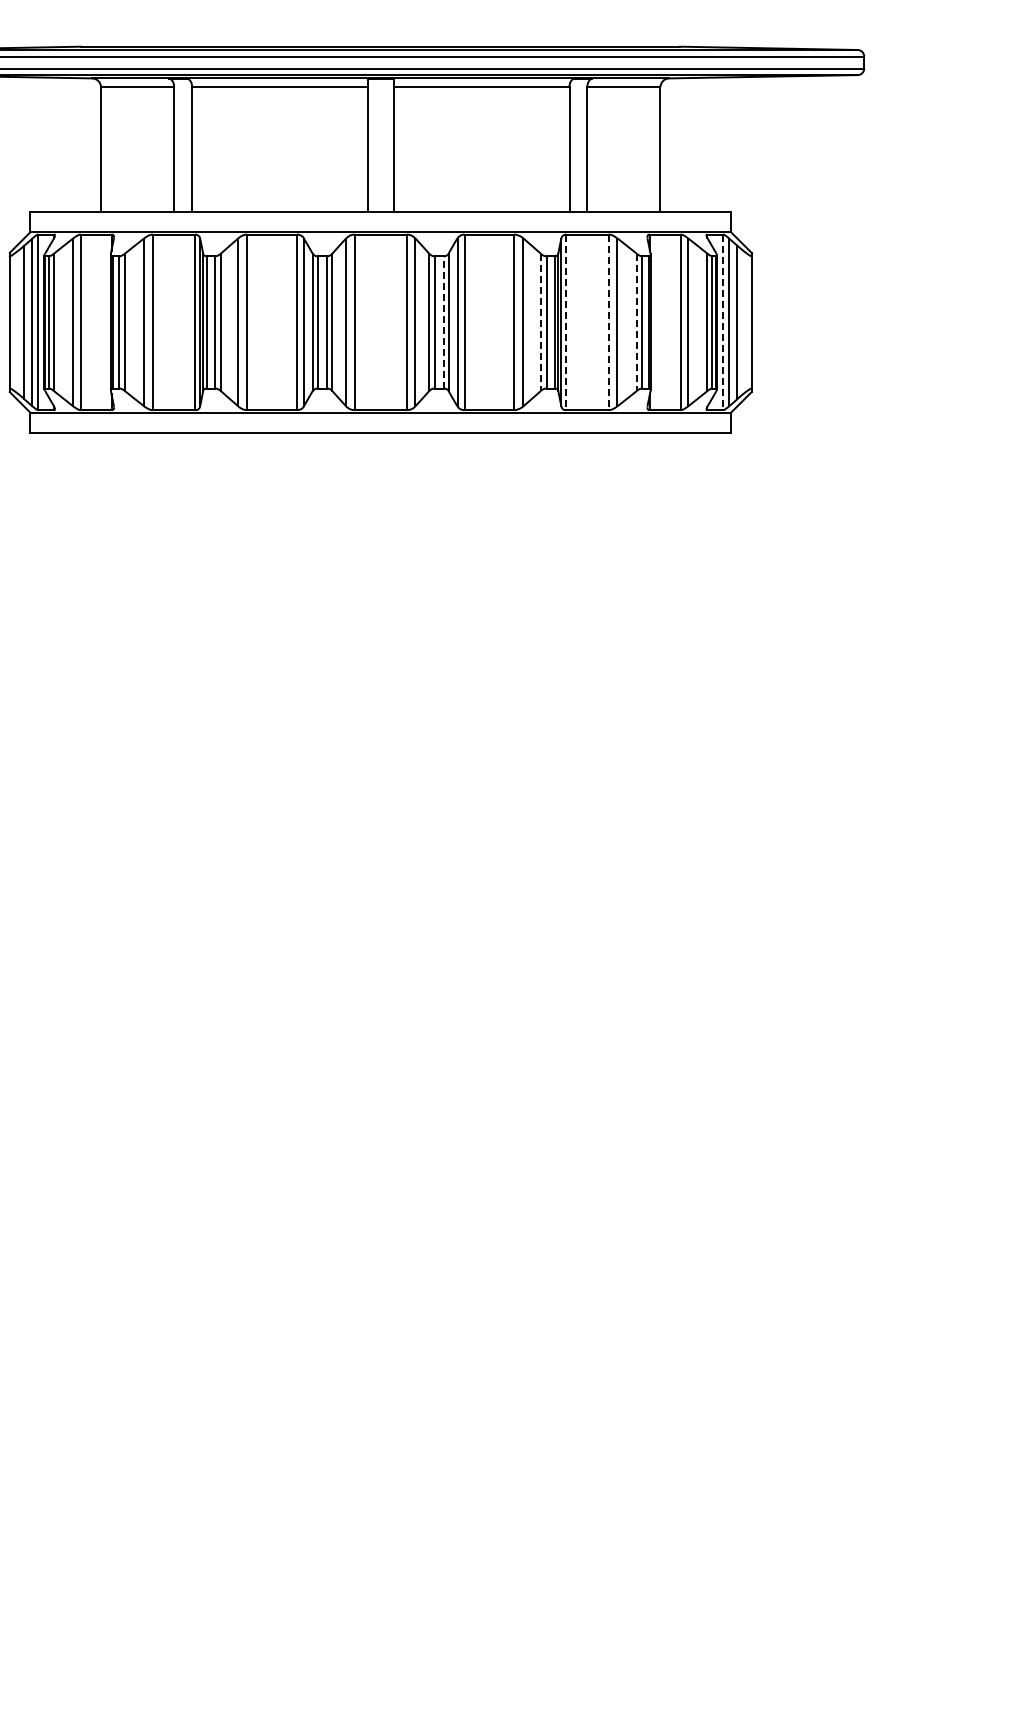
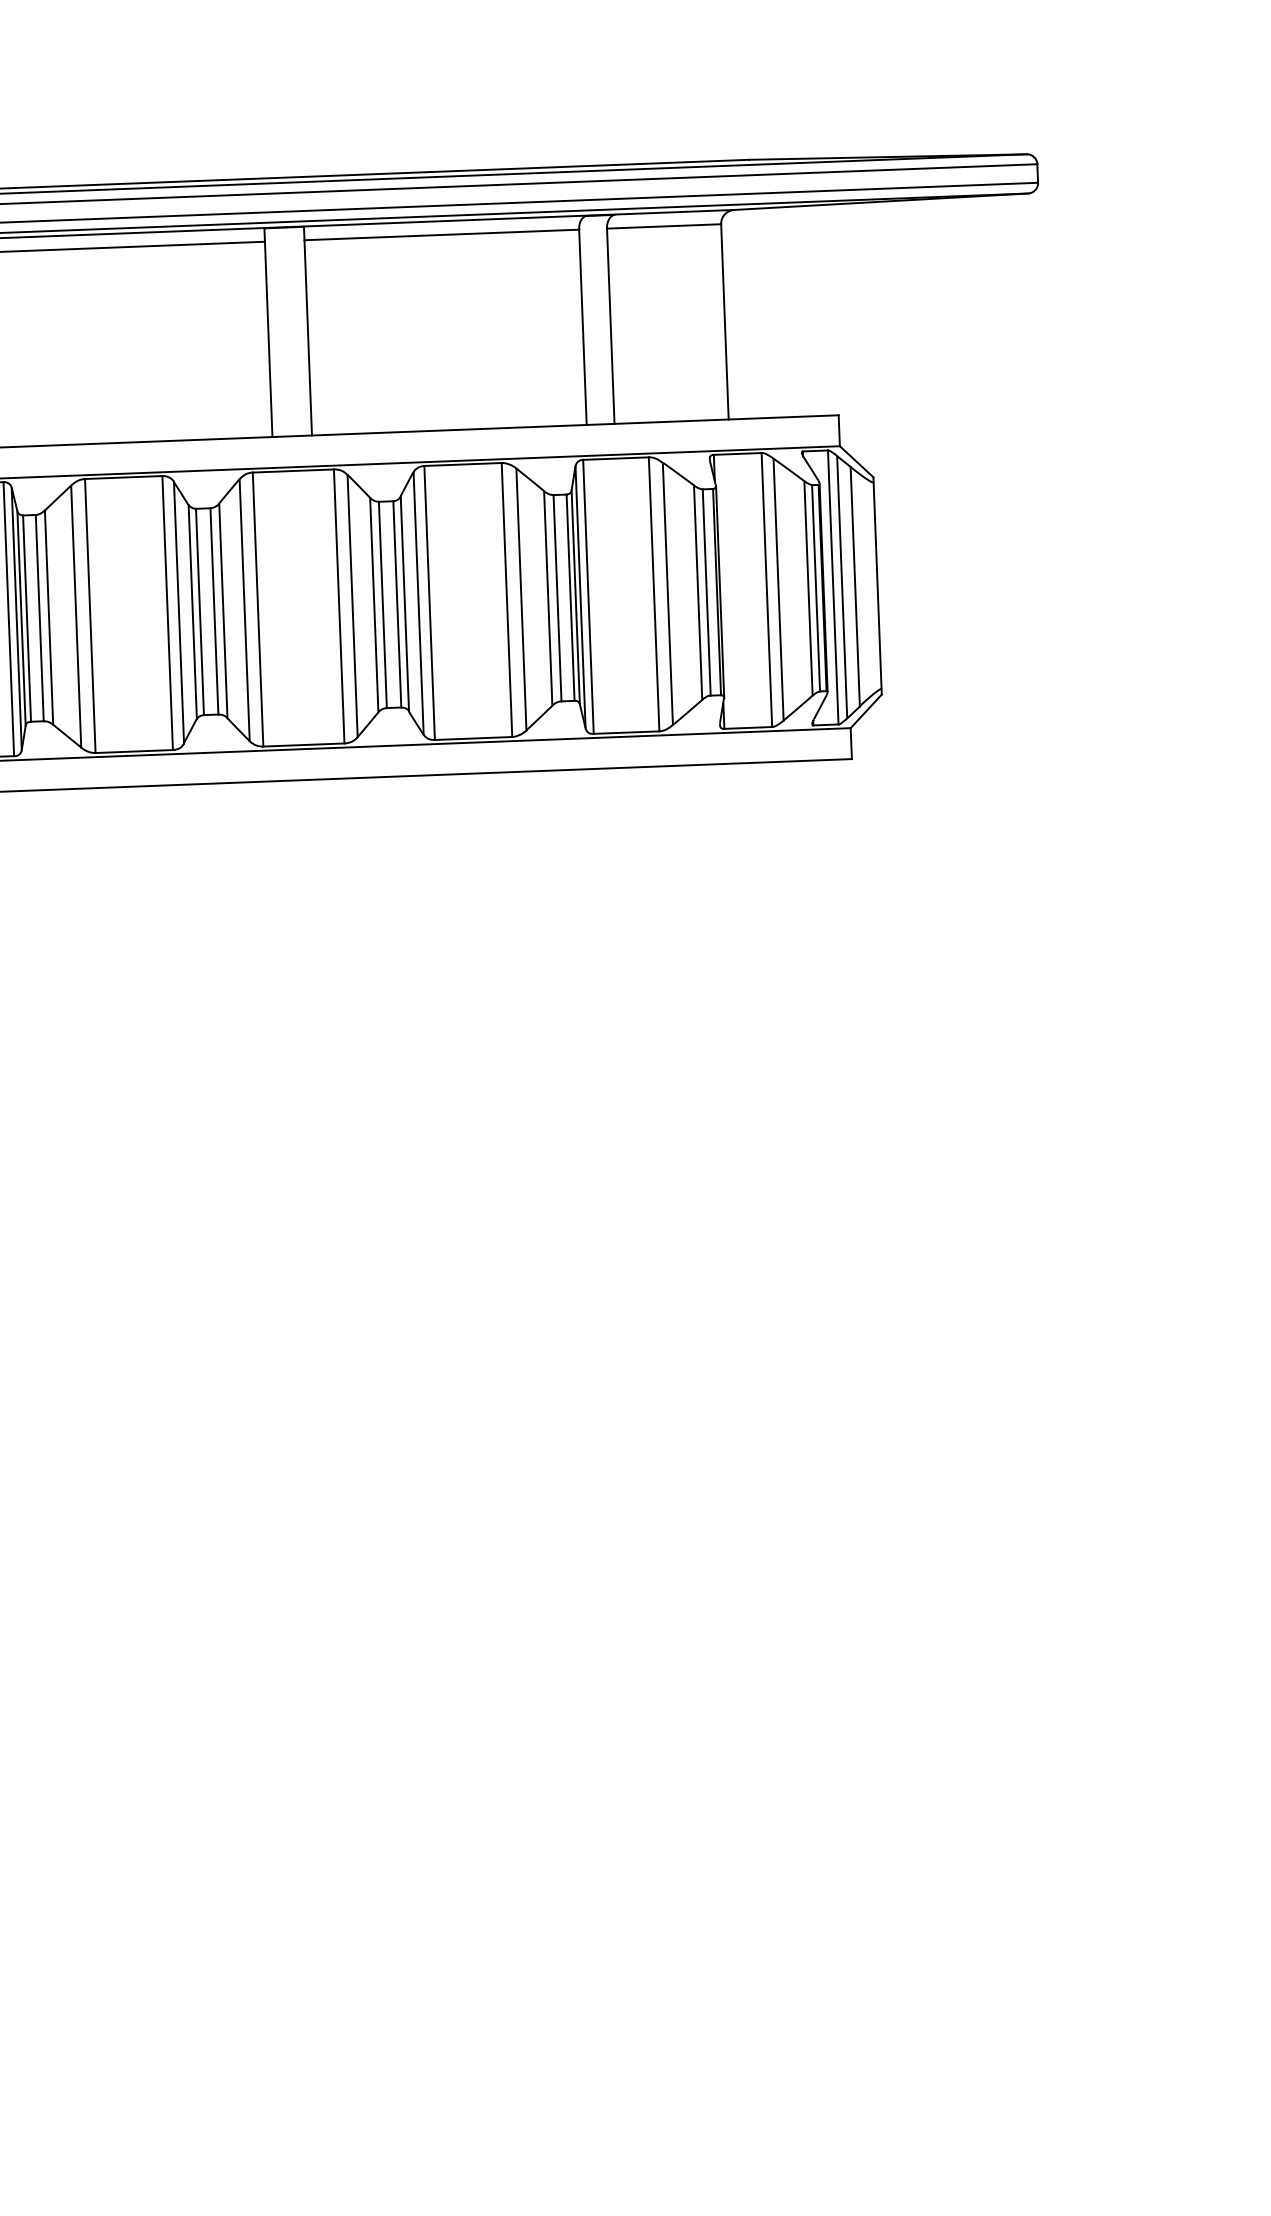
line: (443, 321) -> (396, 602), dashed -> solid
line: (540, 322) -> (548, 598), dashed -> solid
line: (566, 322) -> (588, 597), dashed -> solid
line: (608, 322) -> (654, 594), dashed -> solid
line: (636, 322) -> (697, 592), dashed -> solid
line: (723, 322) -> (833, 587), dashed -> solid

